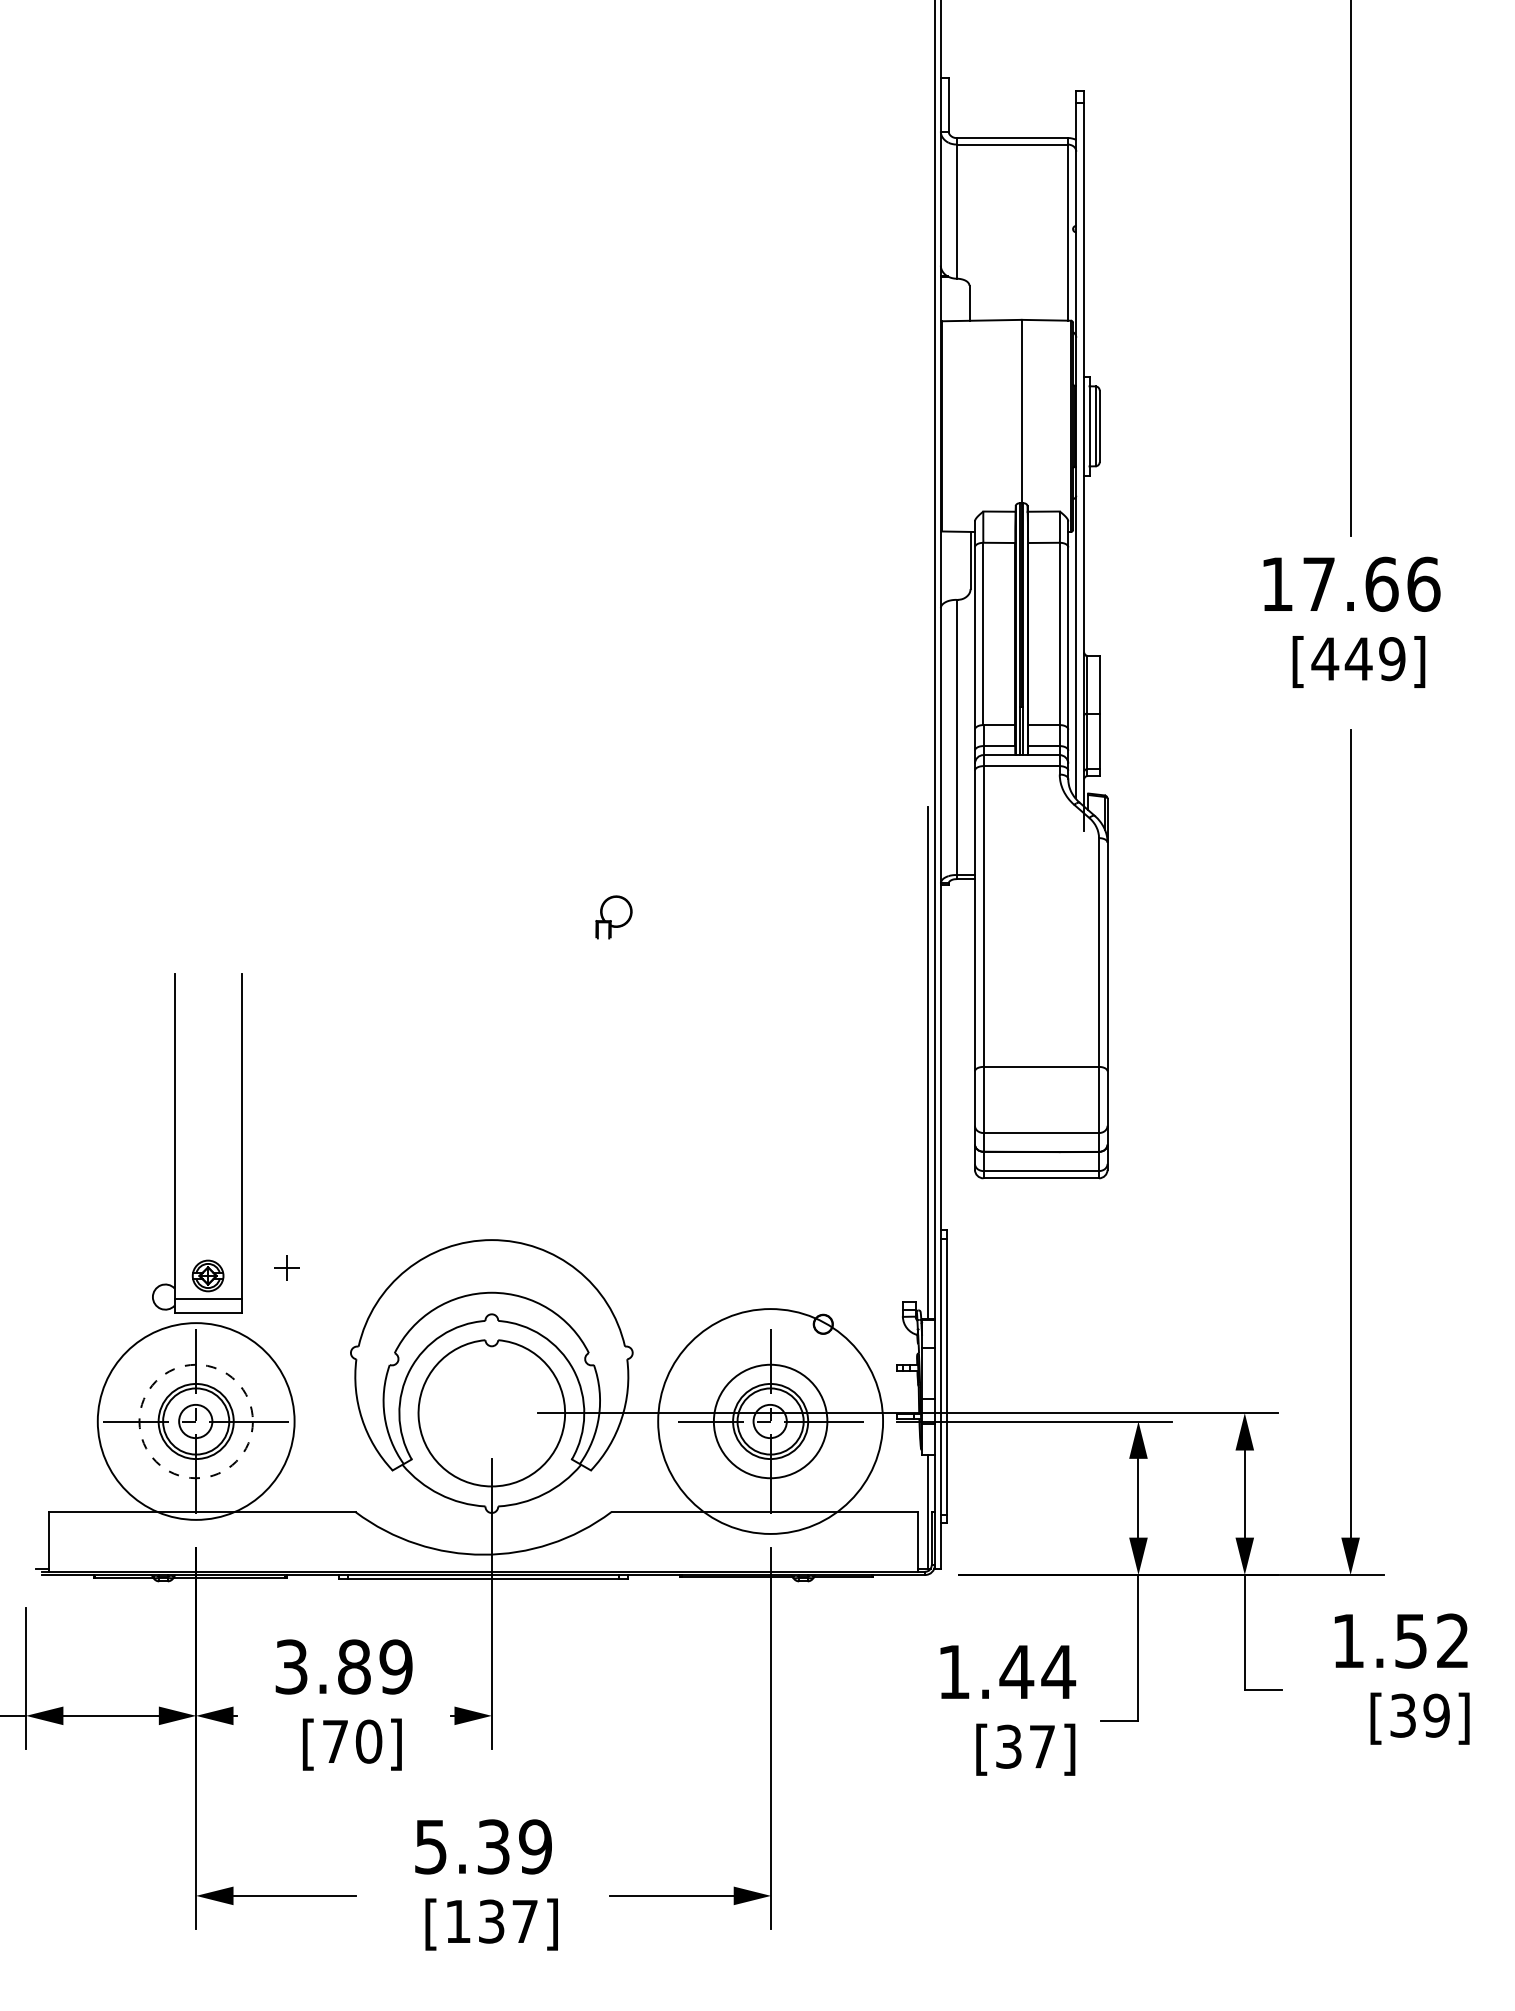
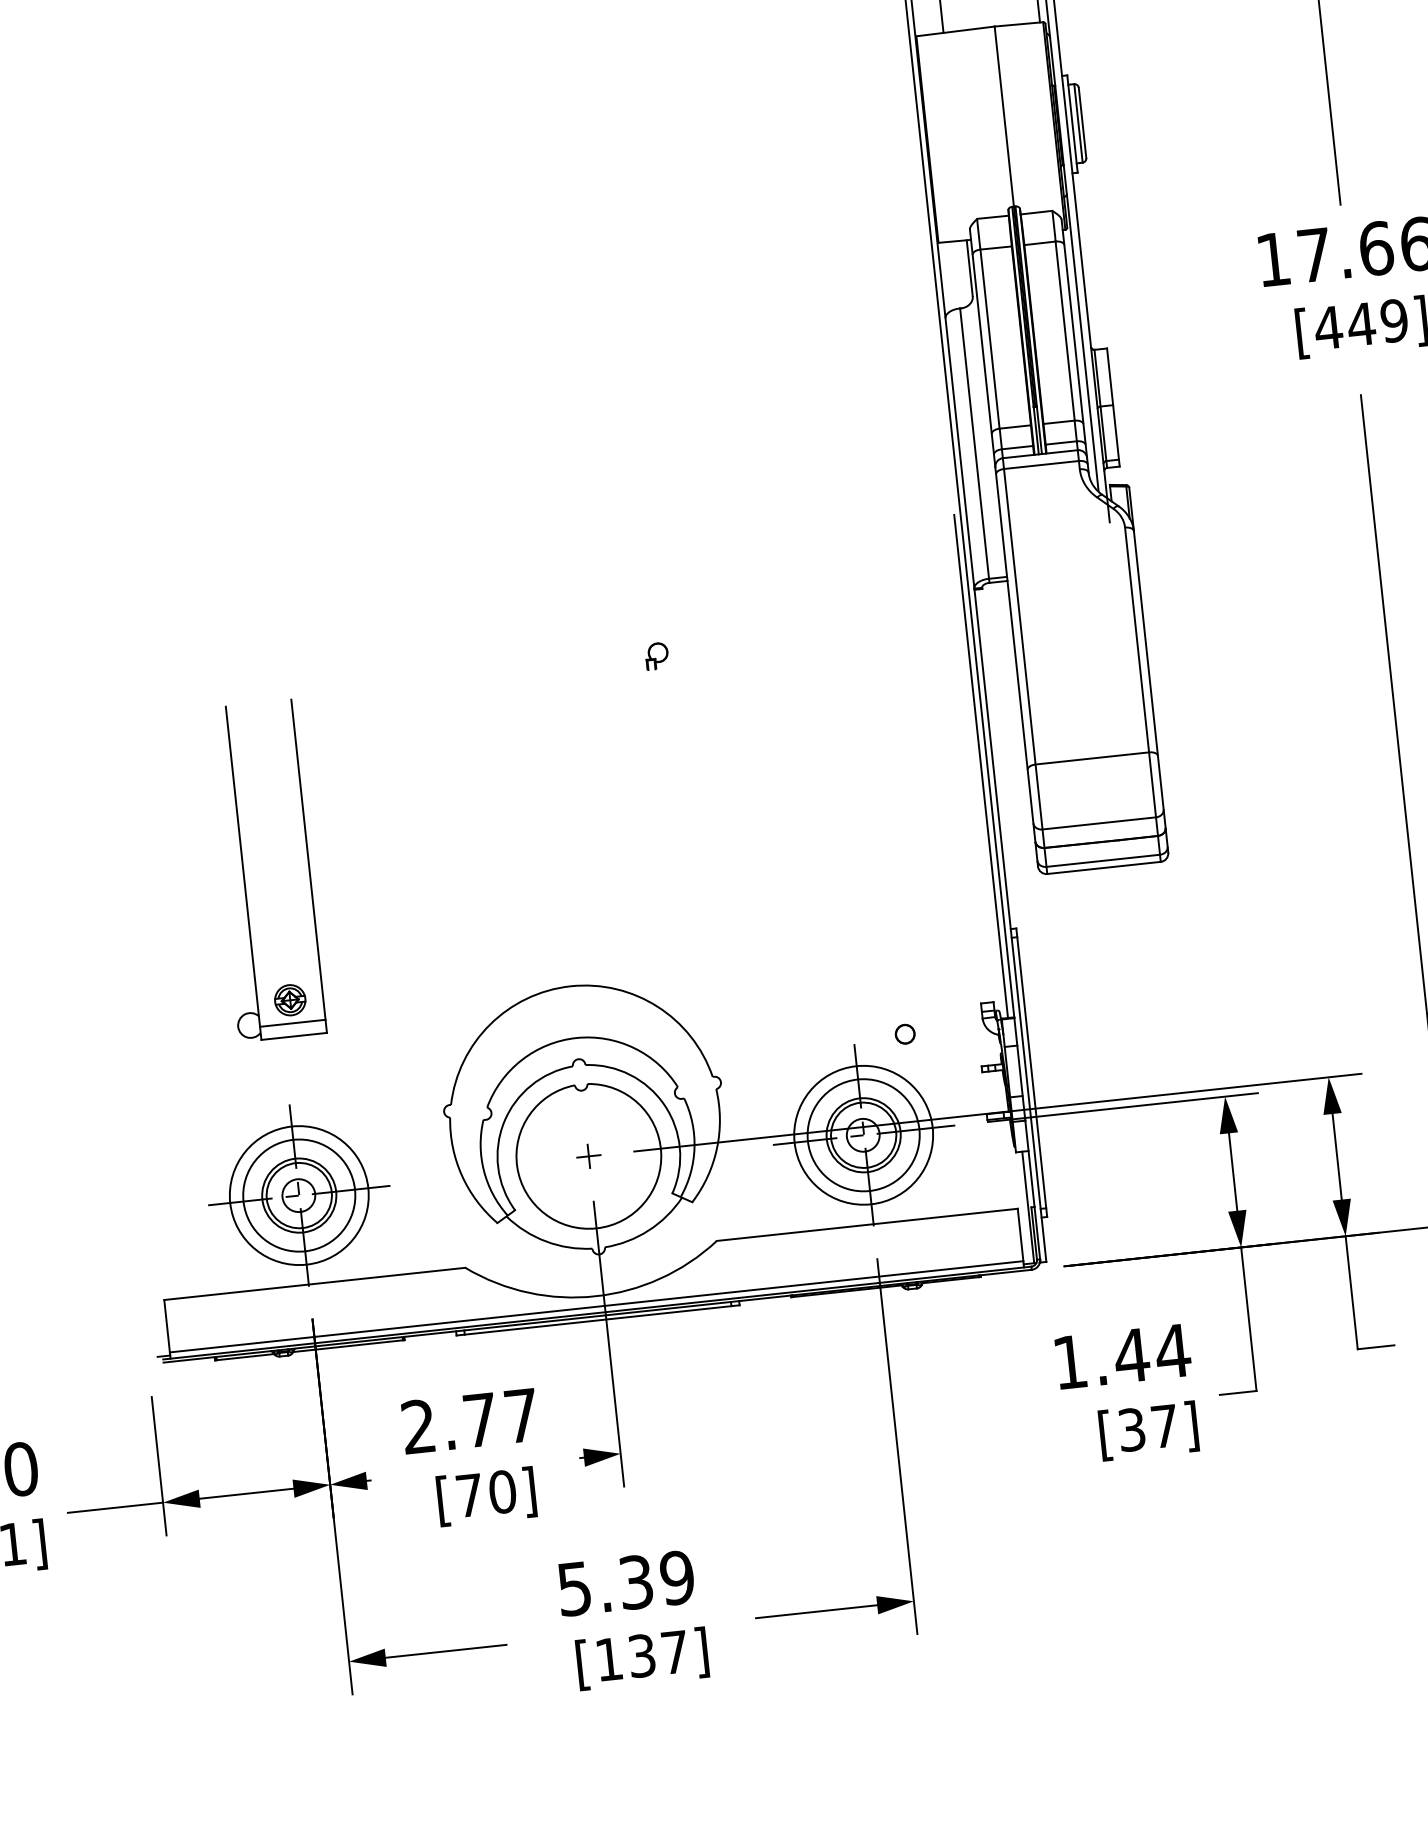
part: (614, 917) -> (657, 656), size x0.62
part: (175, 1143) -> (244, 873), moved
part: (286, 1267) -> (588, 1155), moved
circle: (195, 1421) -> (298, 1195), dashed -> solid
circle: (195, 1421) -> (298, 1195), size x0.71
circle: (770, 1421) -> (863, 1135), size x0.62
line: (483, 1565) -> (596, 1306), added
text: (343, 1666) -> (469, 1420), 3.89 -> 2.77

